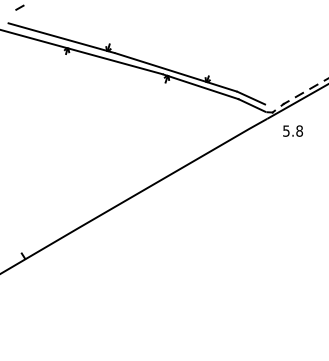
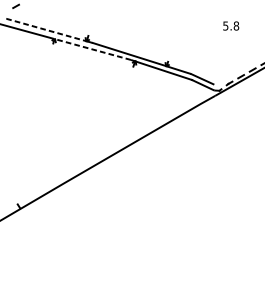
line: (57, 36) -> (46, 29), solid -> dashed
line: (114, 61) -> (92, 49), solid -> dashed
text: (292, 130) -> (230, 25), moved

